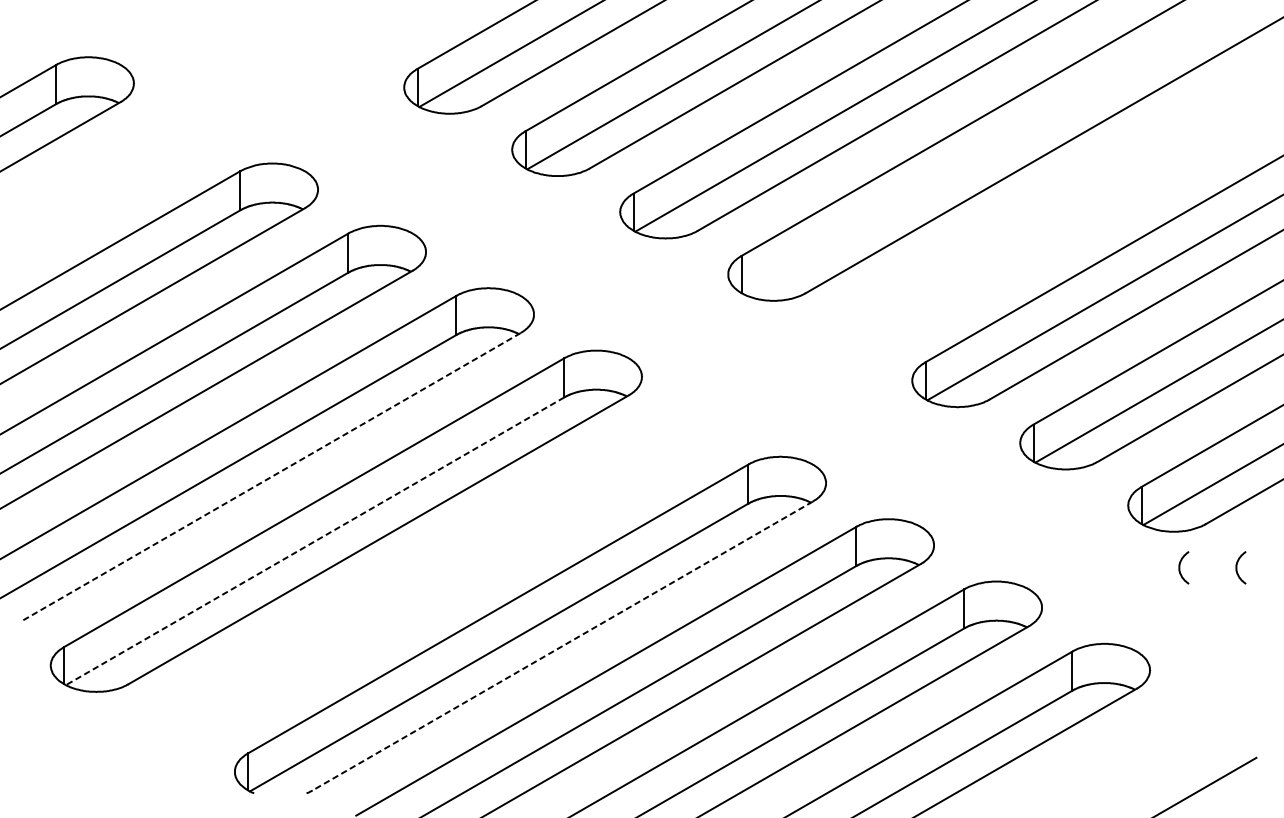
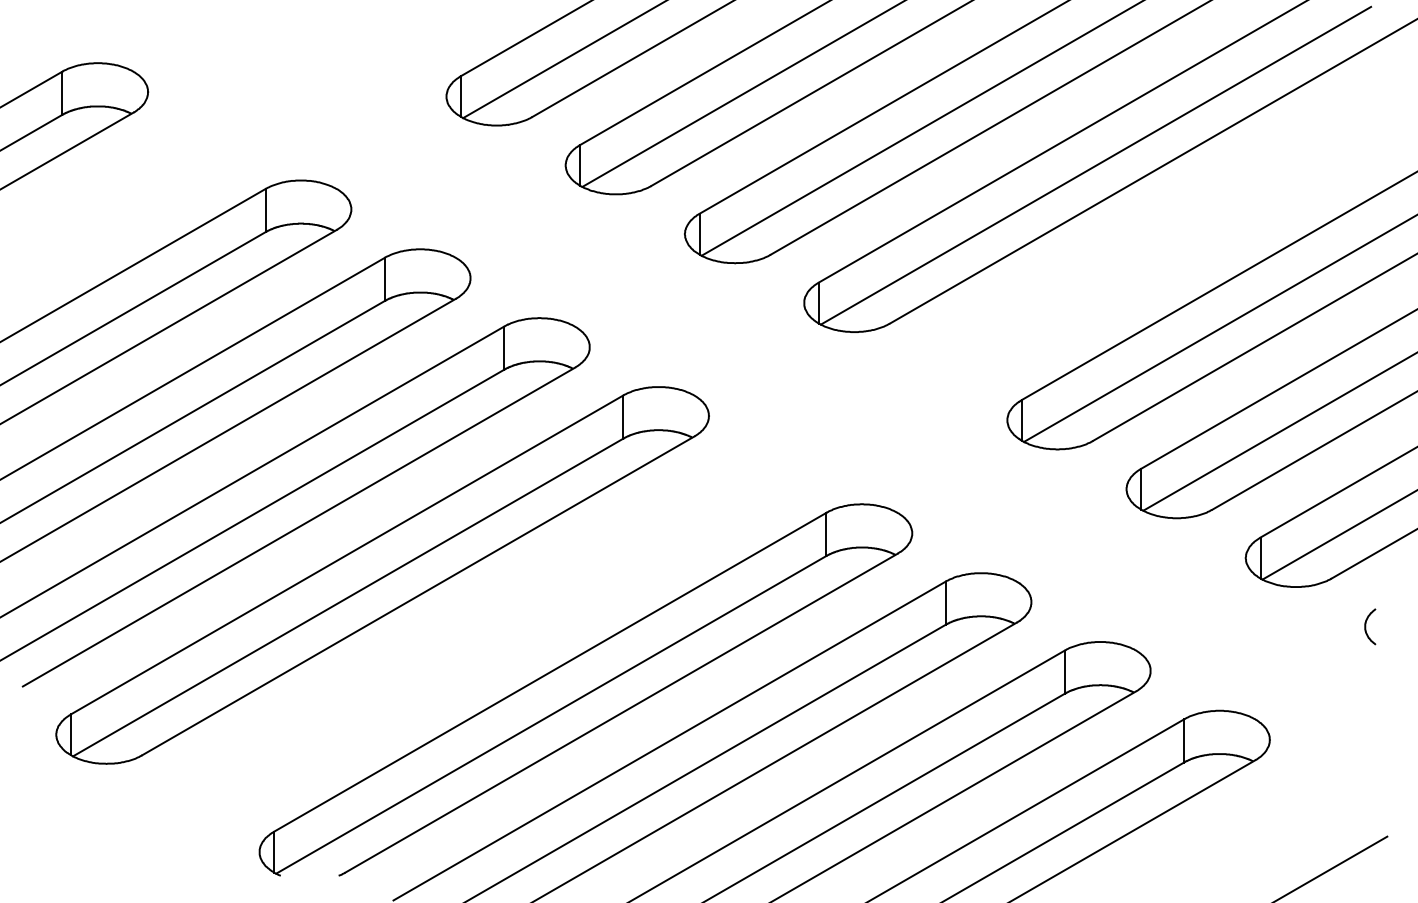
line: (992, 149) -> (1095, 165), added
line: (270, 477) -> (298, 527), dashed -> solid
line: (315, 541) -> (348, 597), dashed -> solid
curve: (1180, 567) -> (1303, 626), removed
line: (562, 646) -> (621, 713), dashed -> solid

